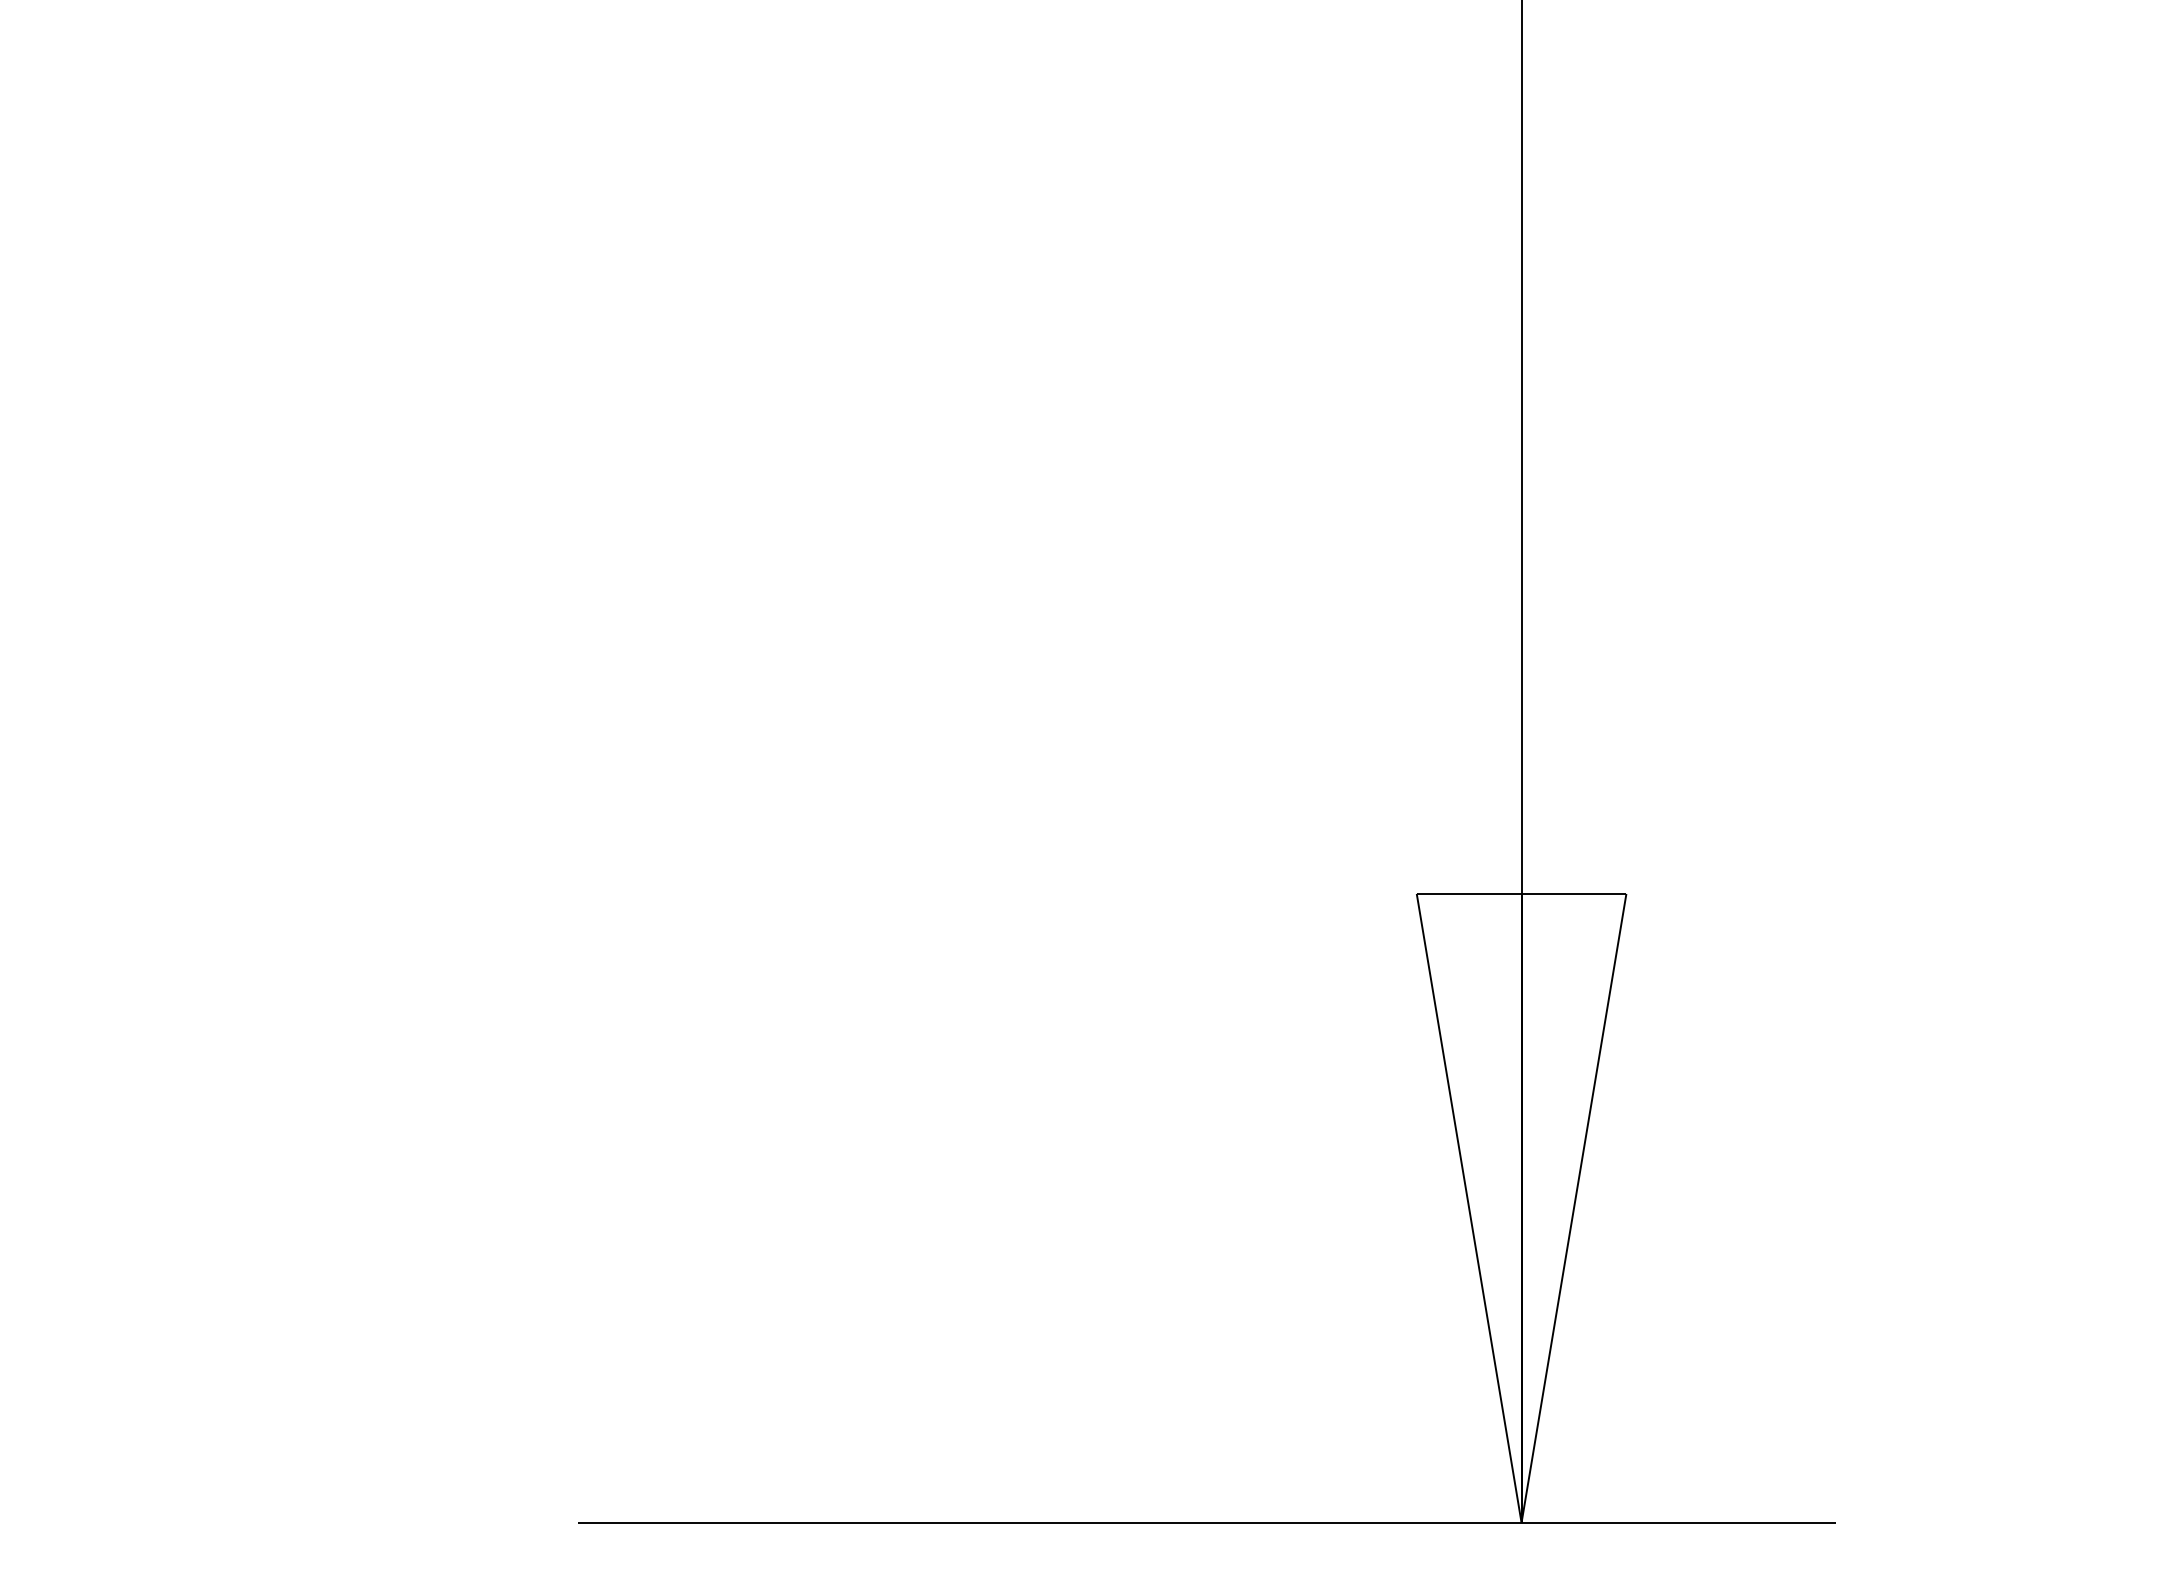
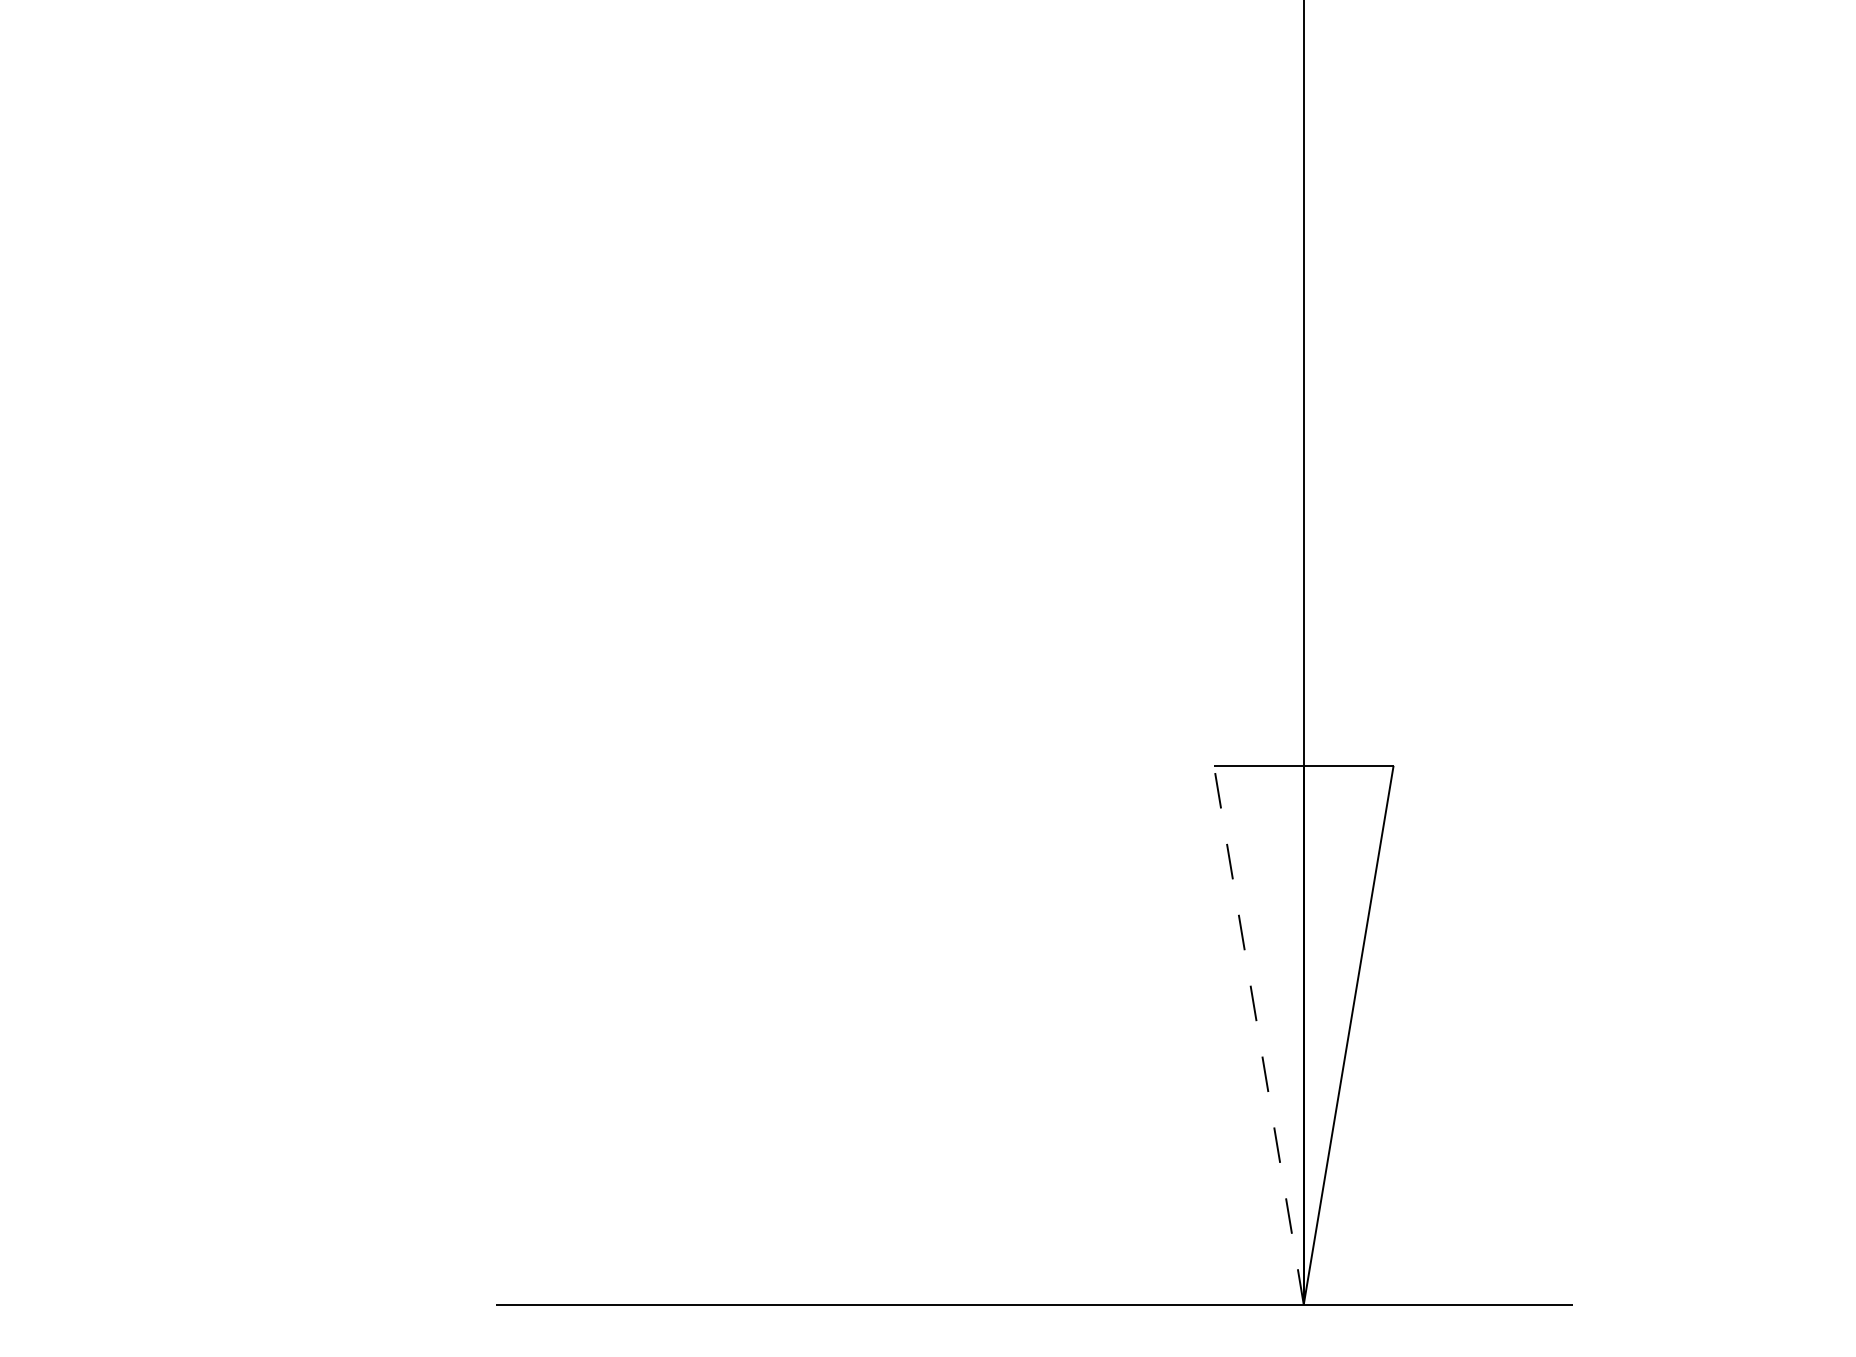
line: (1468, 1207) -> (1258, 1034), solid -> dashed

